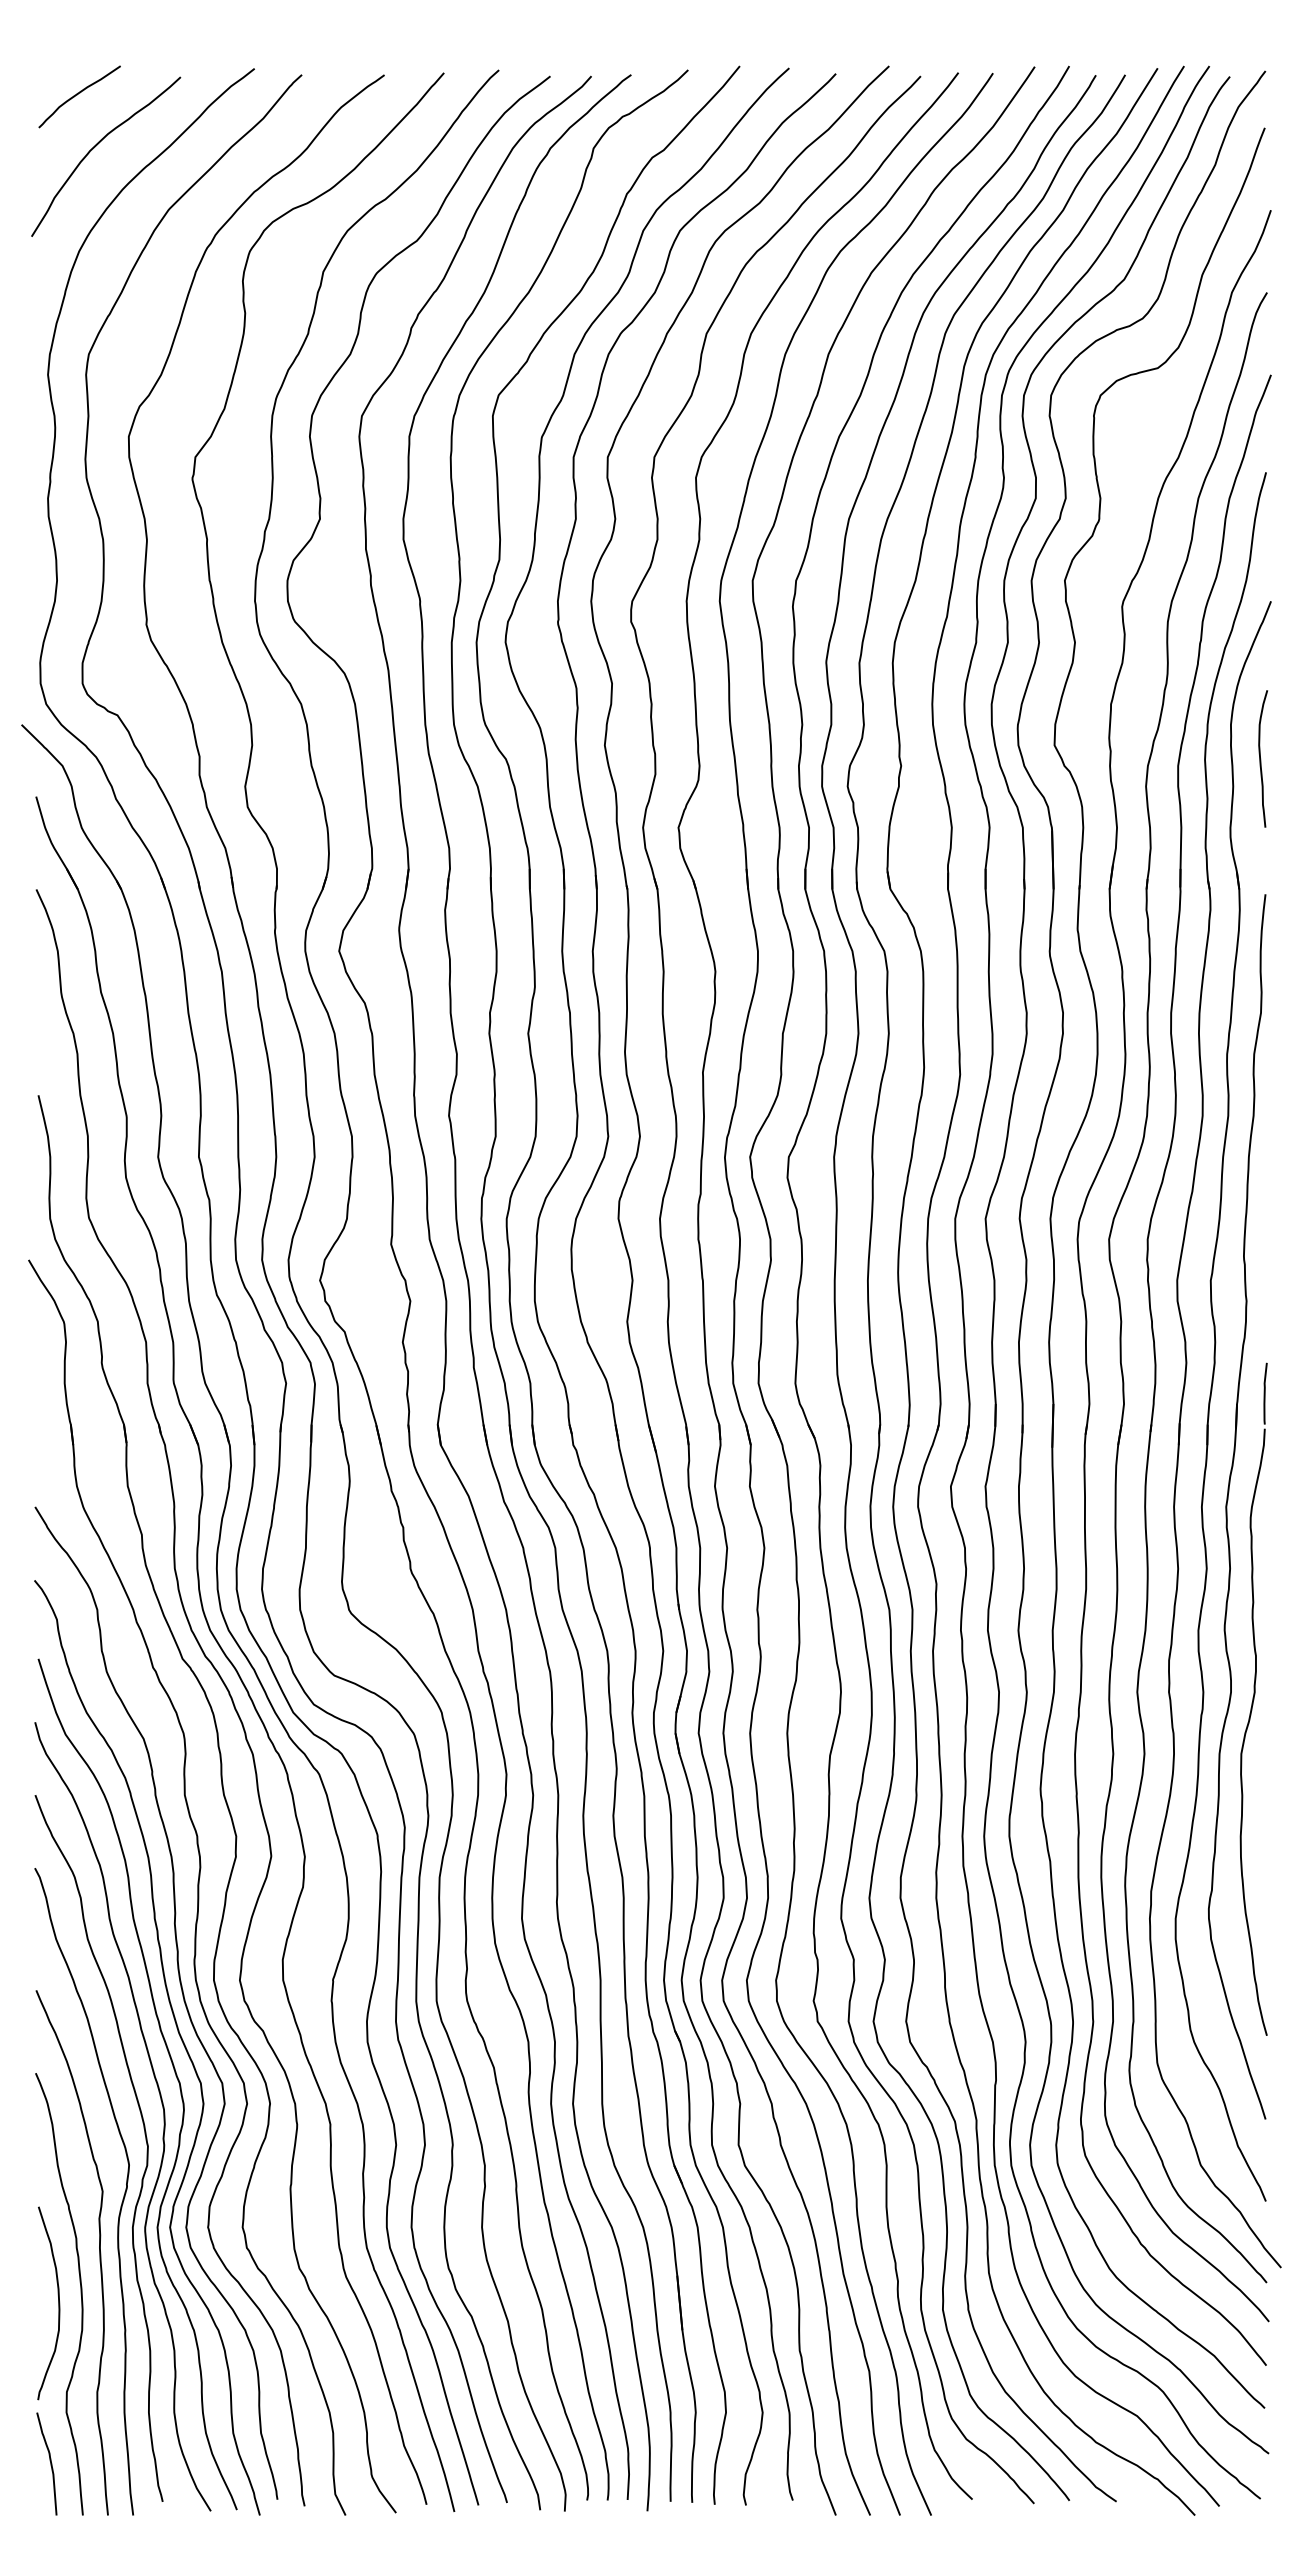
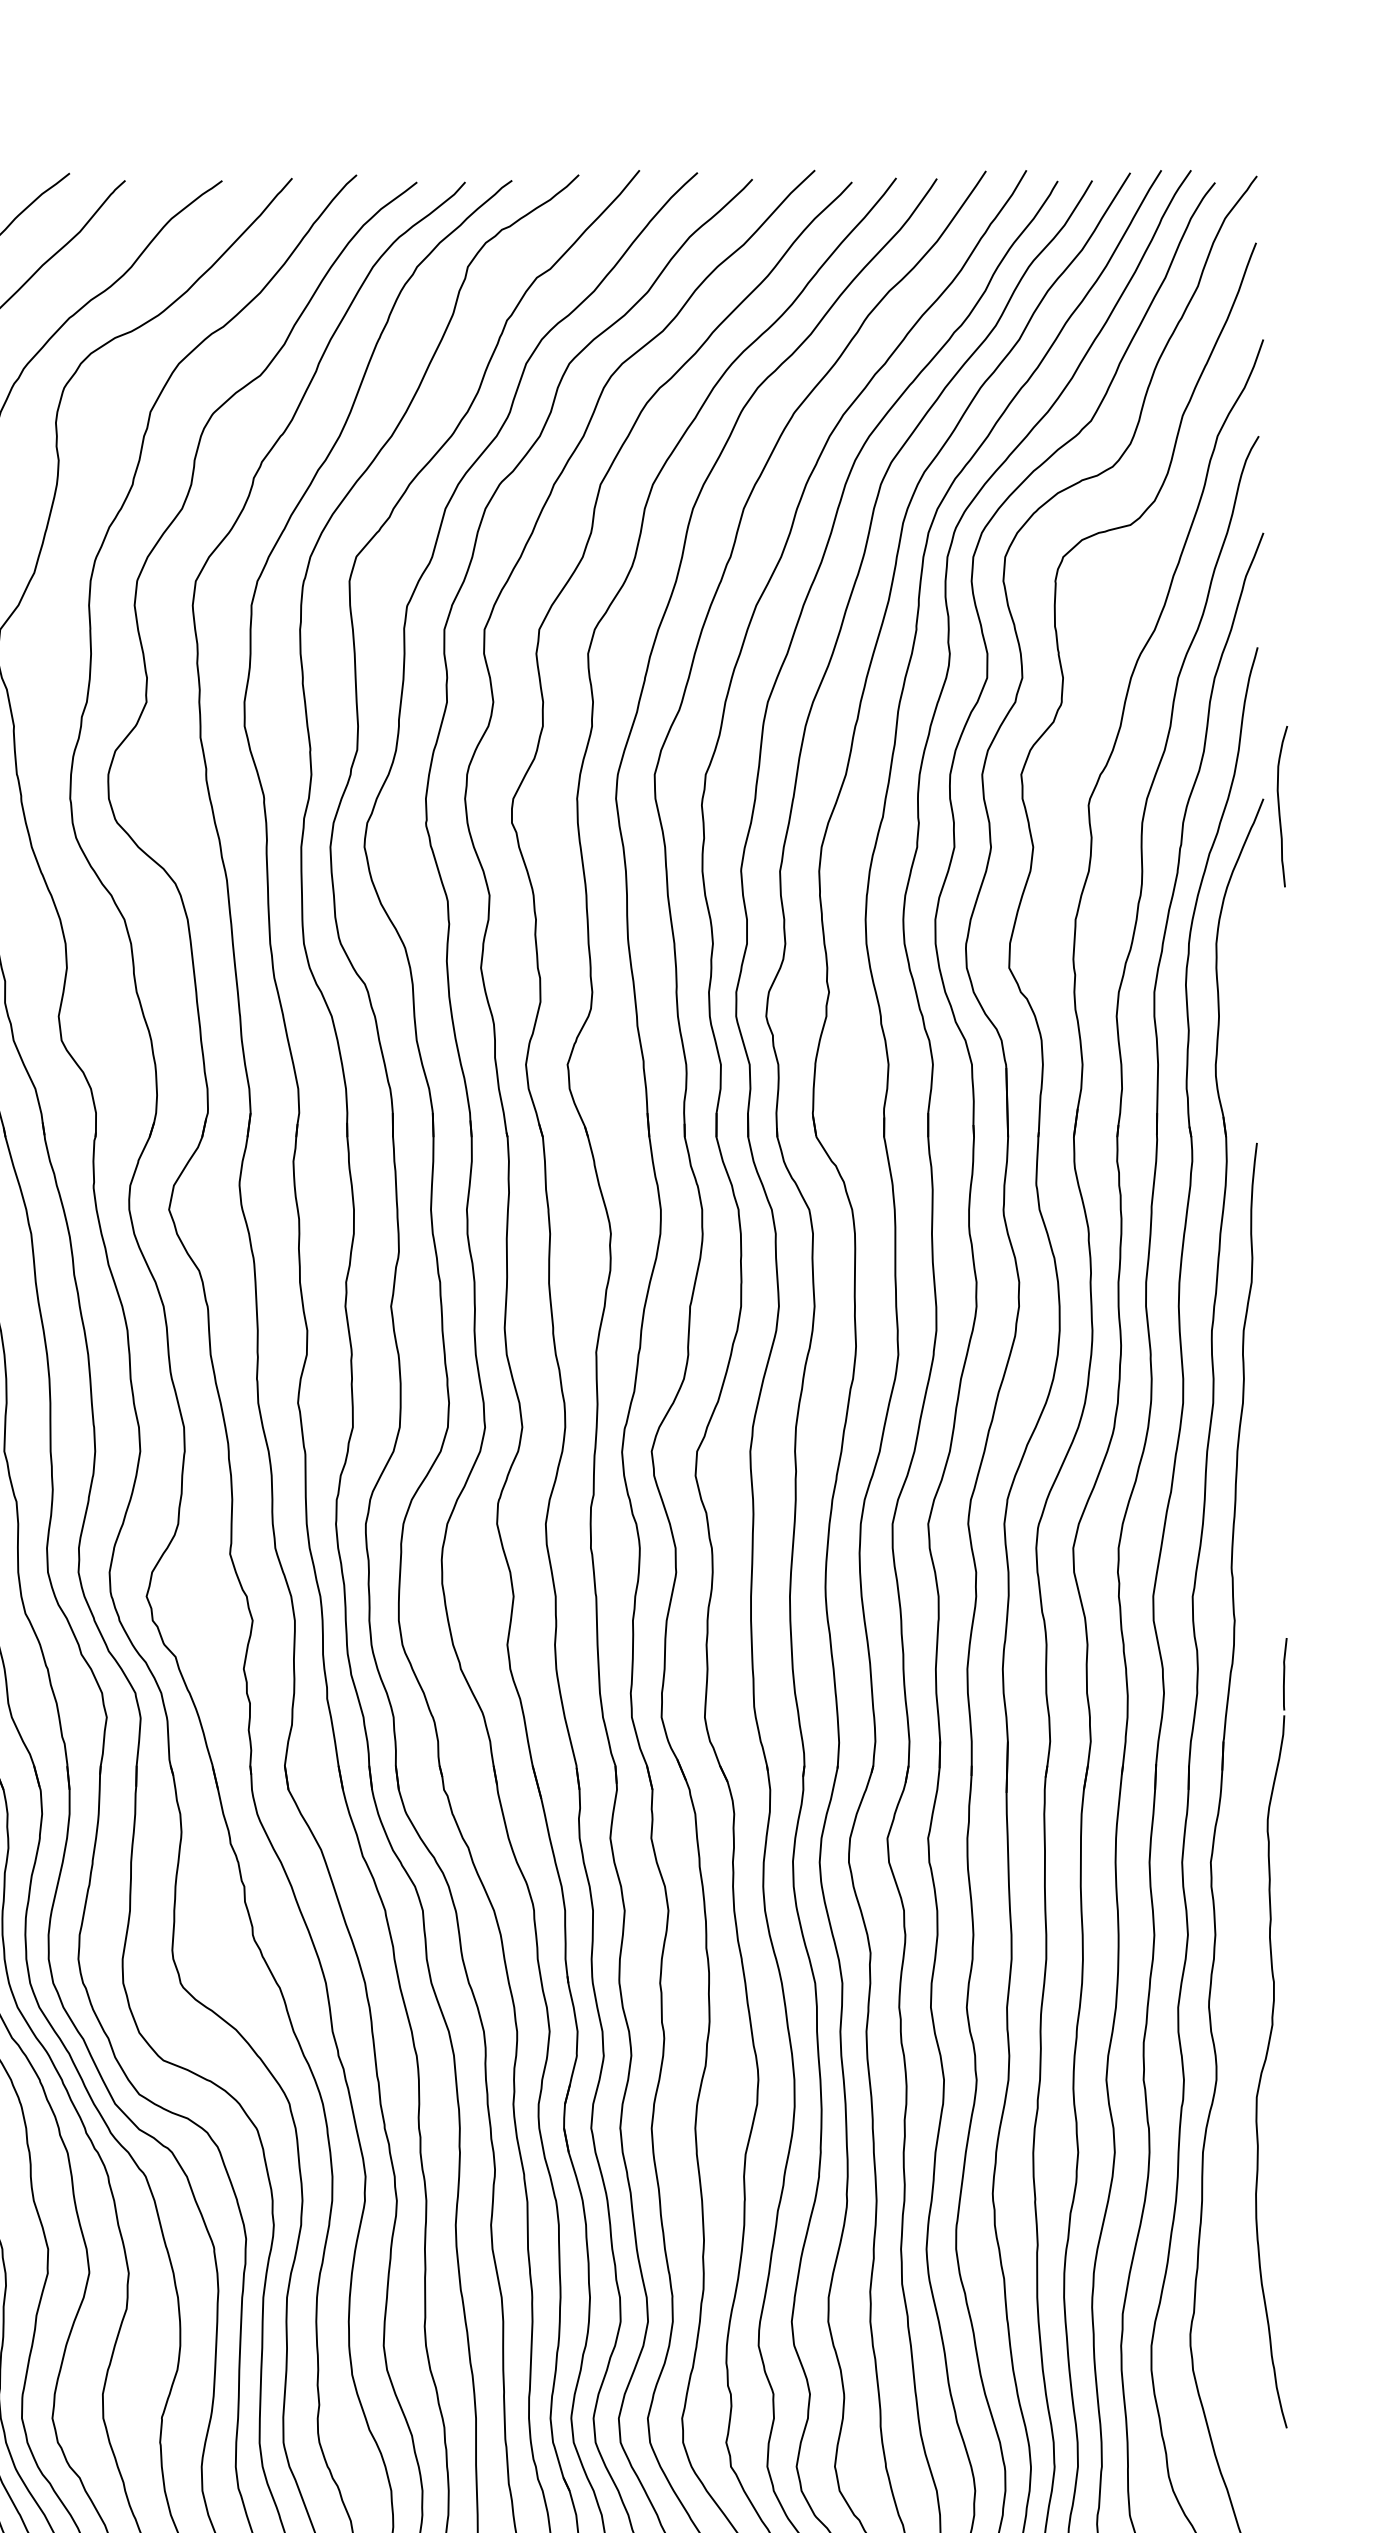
curve: (1261, 758) -> (1280, 806), moved
part: (1253, 1698) -> (1271, 2032), moved

